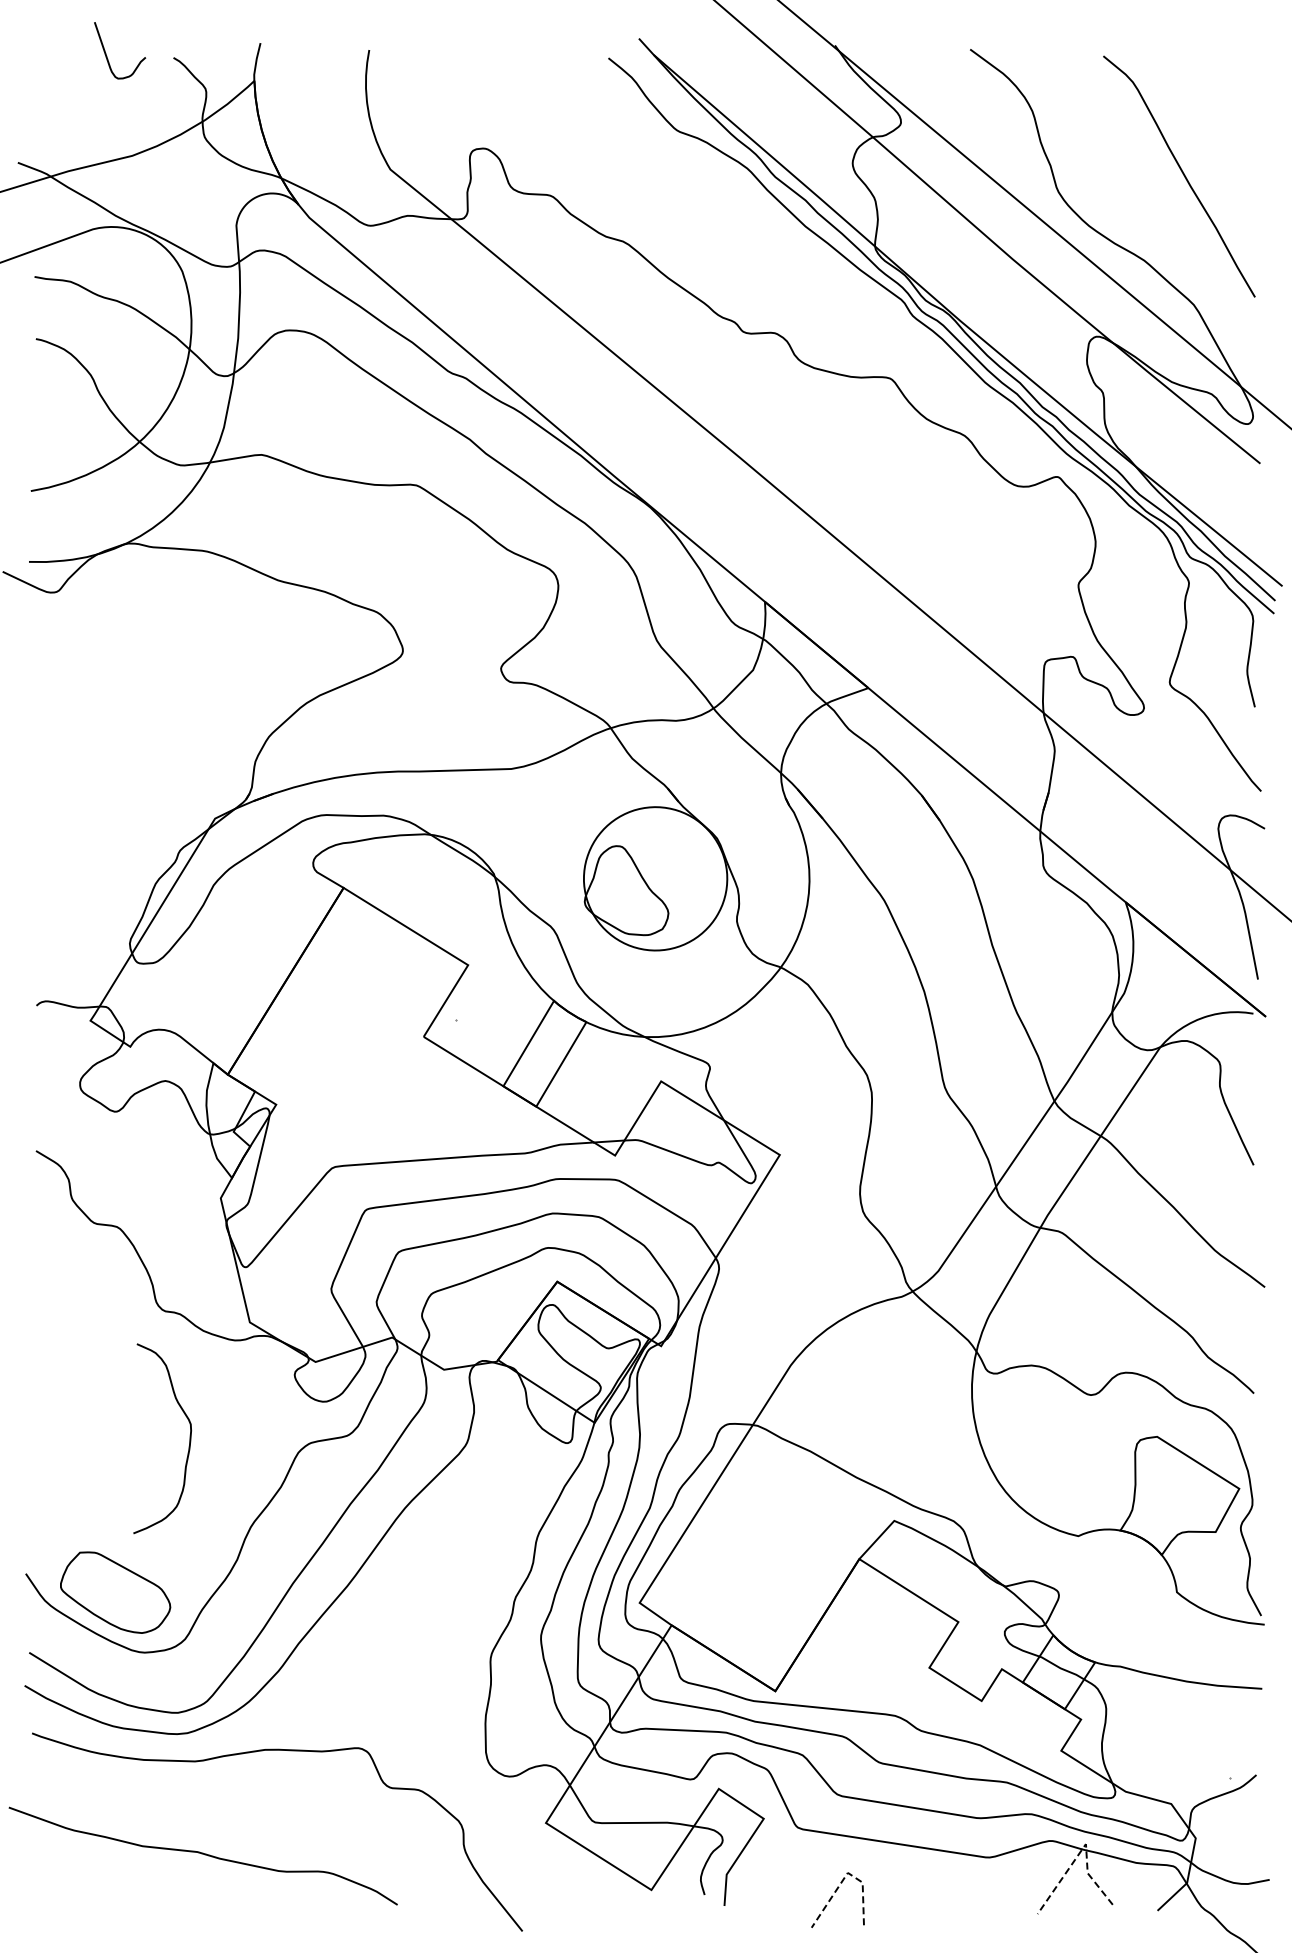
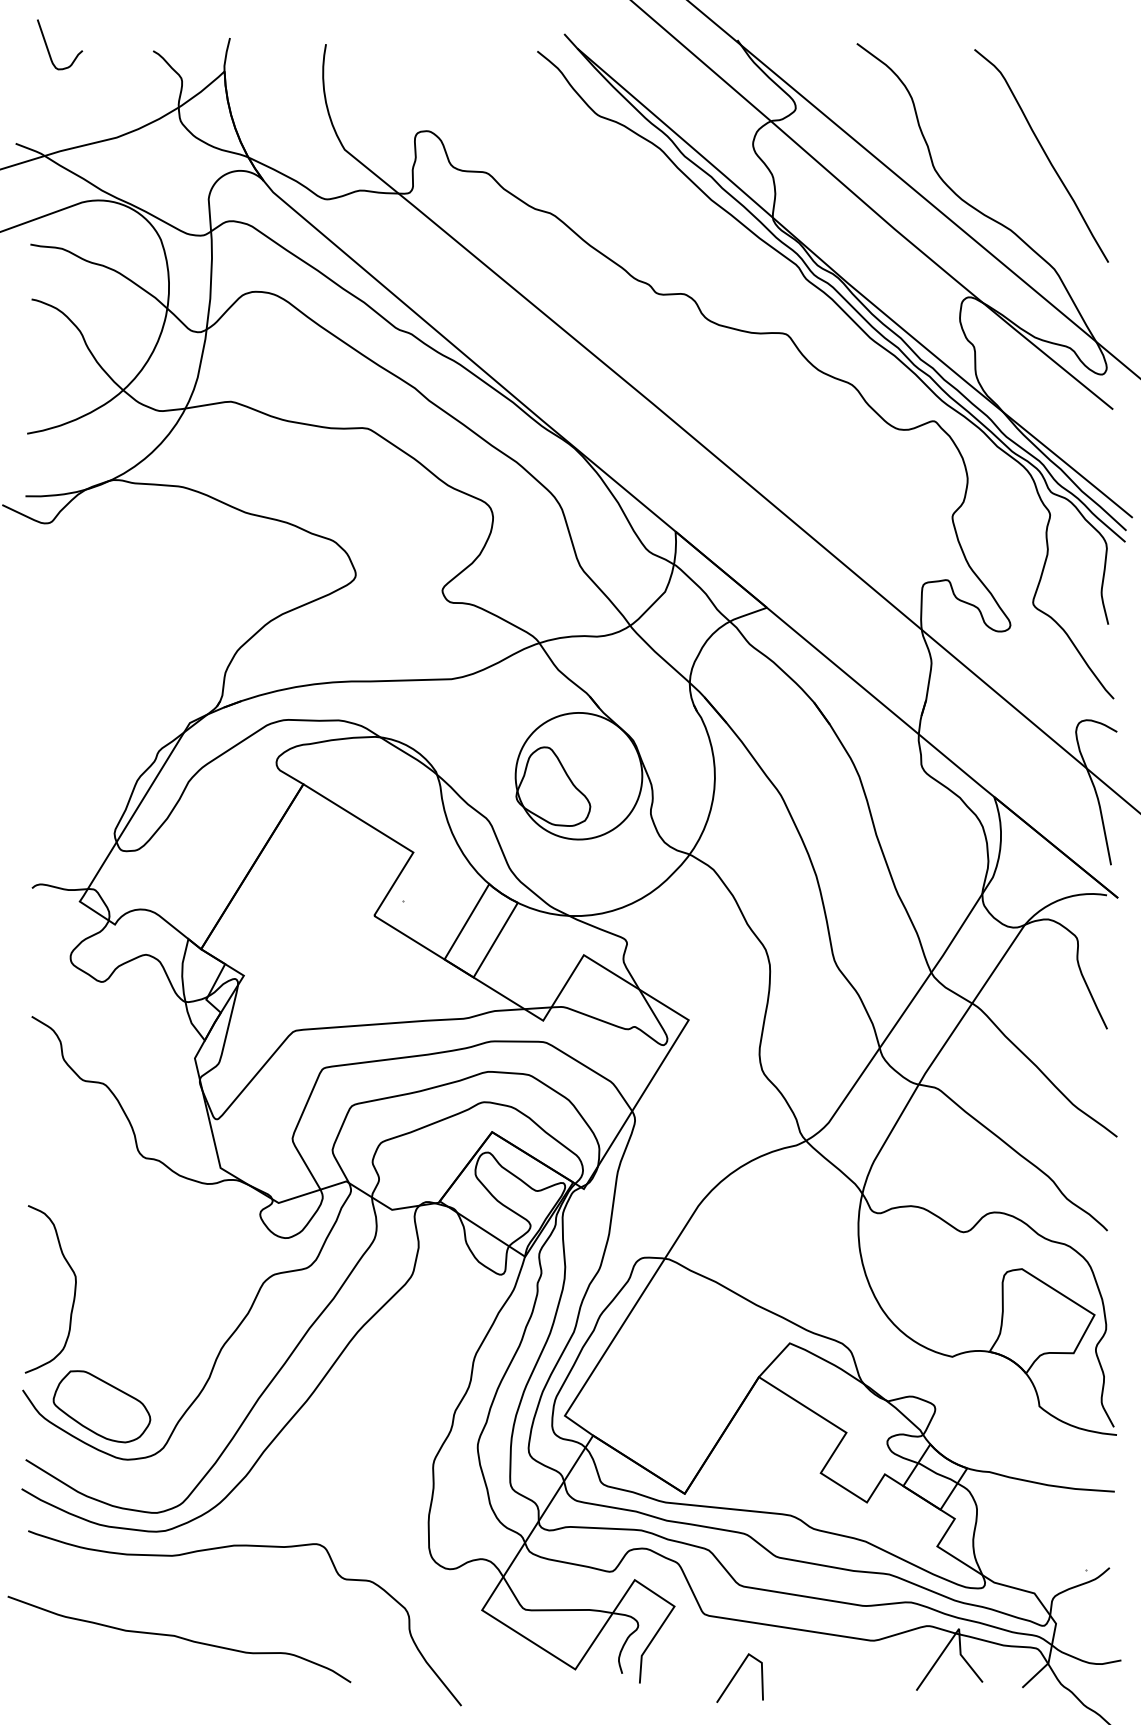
curve: (106, 53) -> (48, 47), moved
curve: (189, 1438) -> (74, 1289), moved
line: (1082, 1849) -> (956, 1633), dashed -> solid
line: (846, 1874) -> (747, 1655), dashed -> solid

